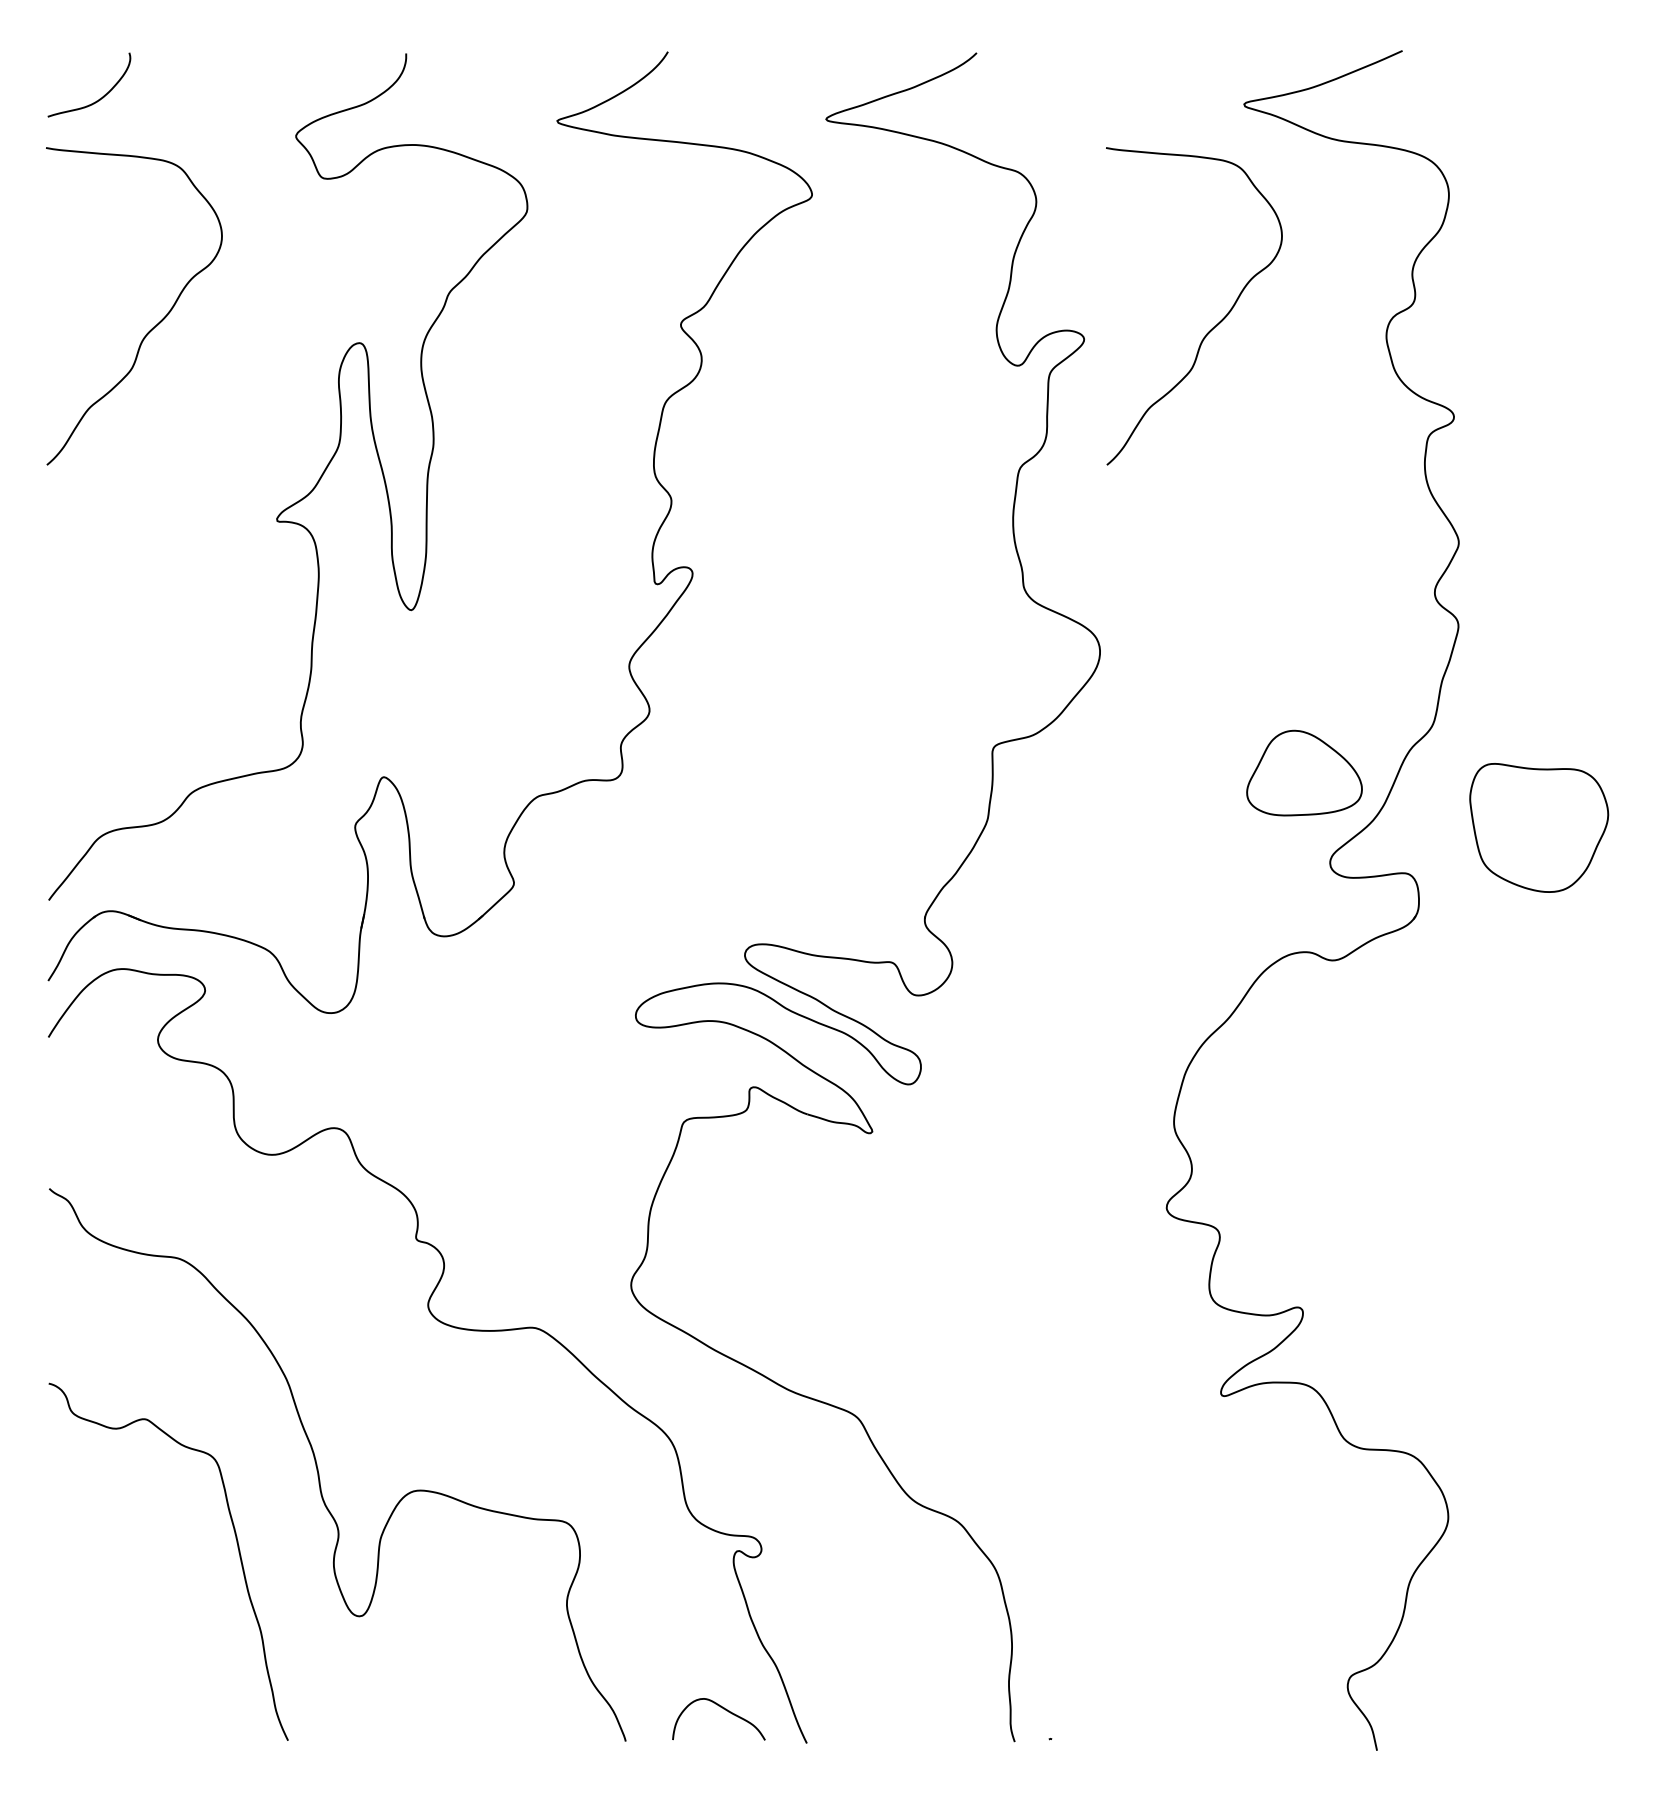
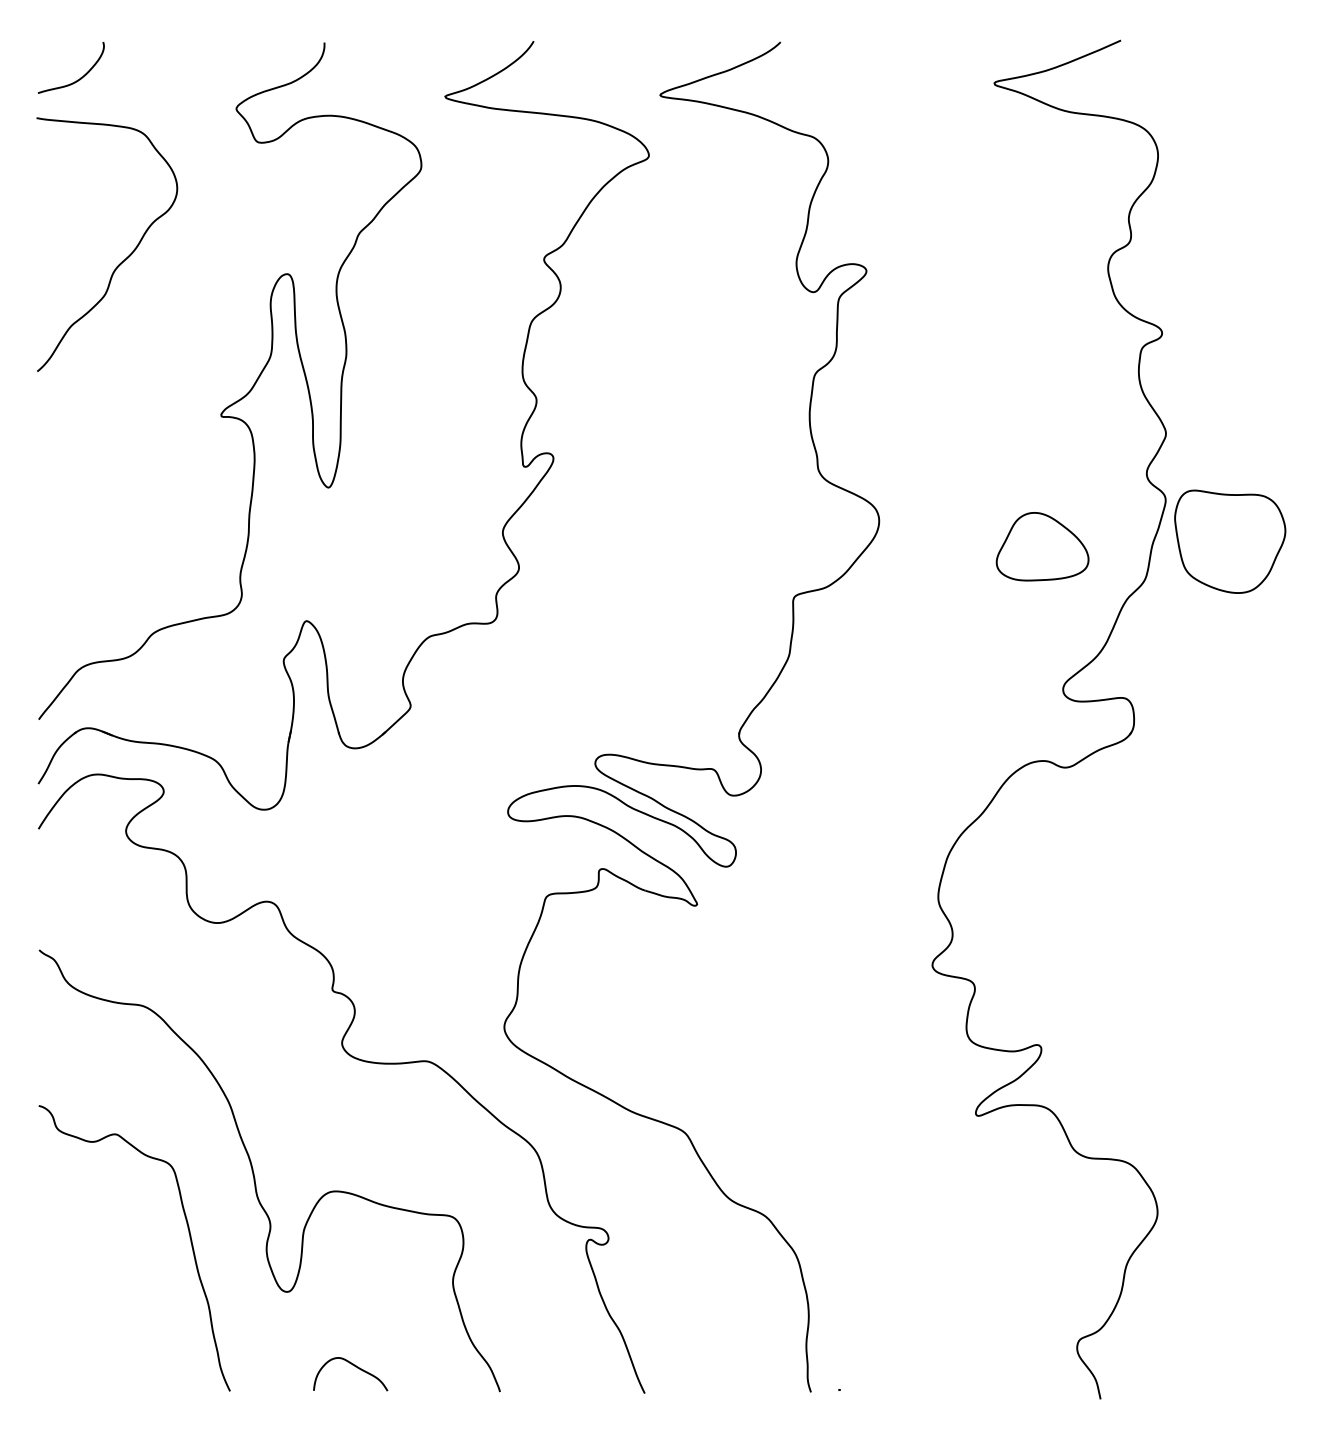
curve: (1212, 327) -> (969, 261), removed
part: (1304, 772) -> (1042, 546), moved
part: (1539, 827) -> (1230, 541), moved
curve: (723, 1709) -> (354, 1366), moved

